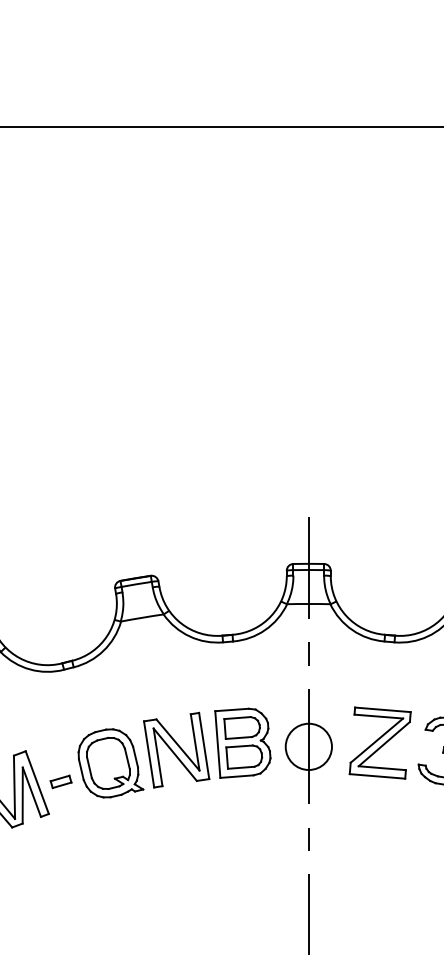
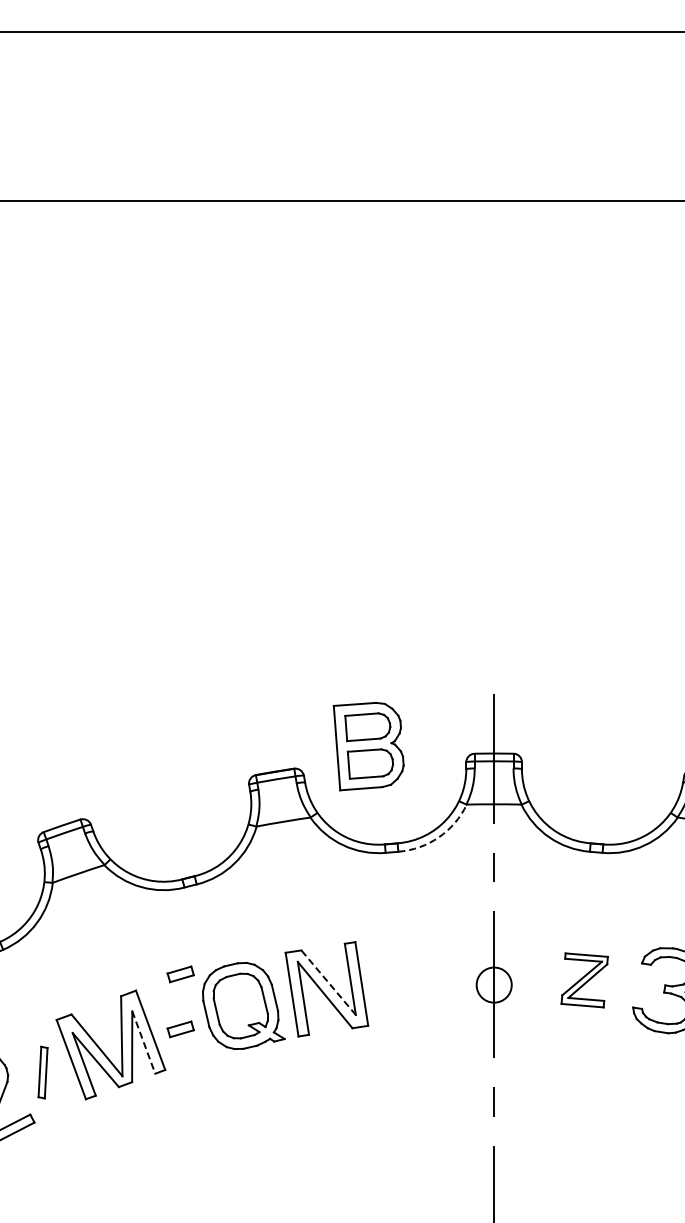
arc: (264, 630) -> (438, 837), solid -> dashed
part: (60, 738) -> (180, 974), added
part: (242, 743) -> (368, 746), moved
part: (380, 743) -> (584, 980), size x0.6
line: (177, 744) -> (328, 982), solid -> dashed
circle: (308, 746) -> (493, 984), size x0.6
line: (31, 792) -> (143, 1042), solid -> dashed

